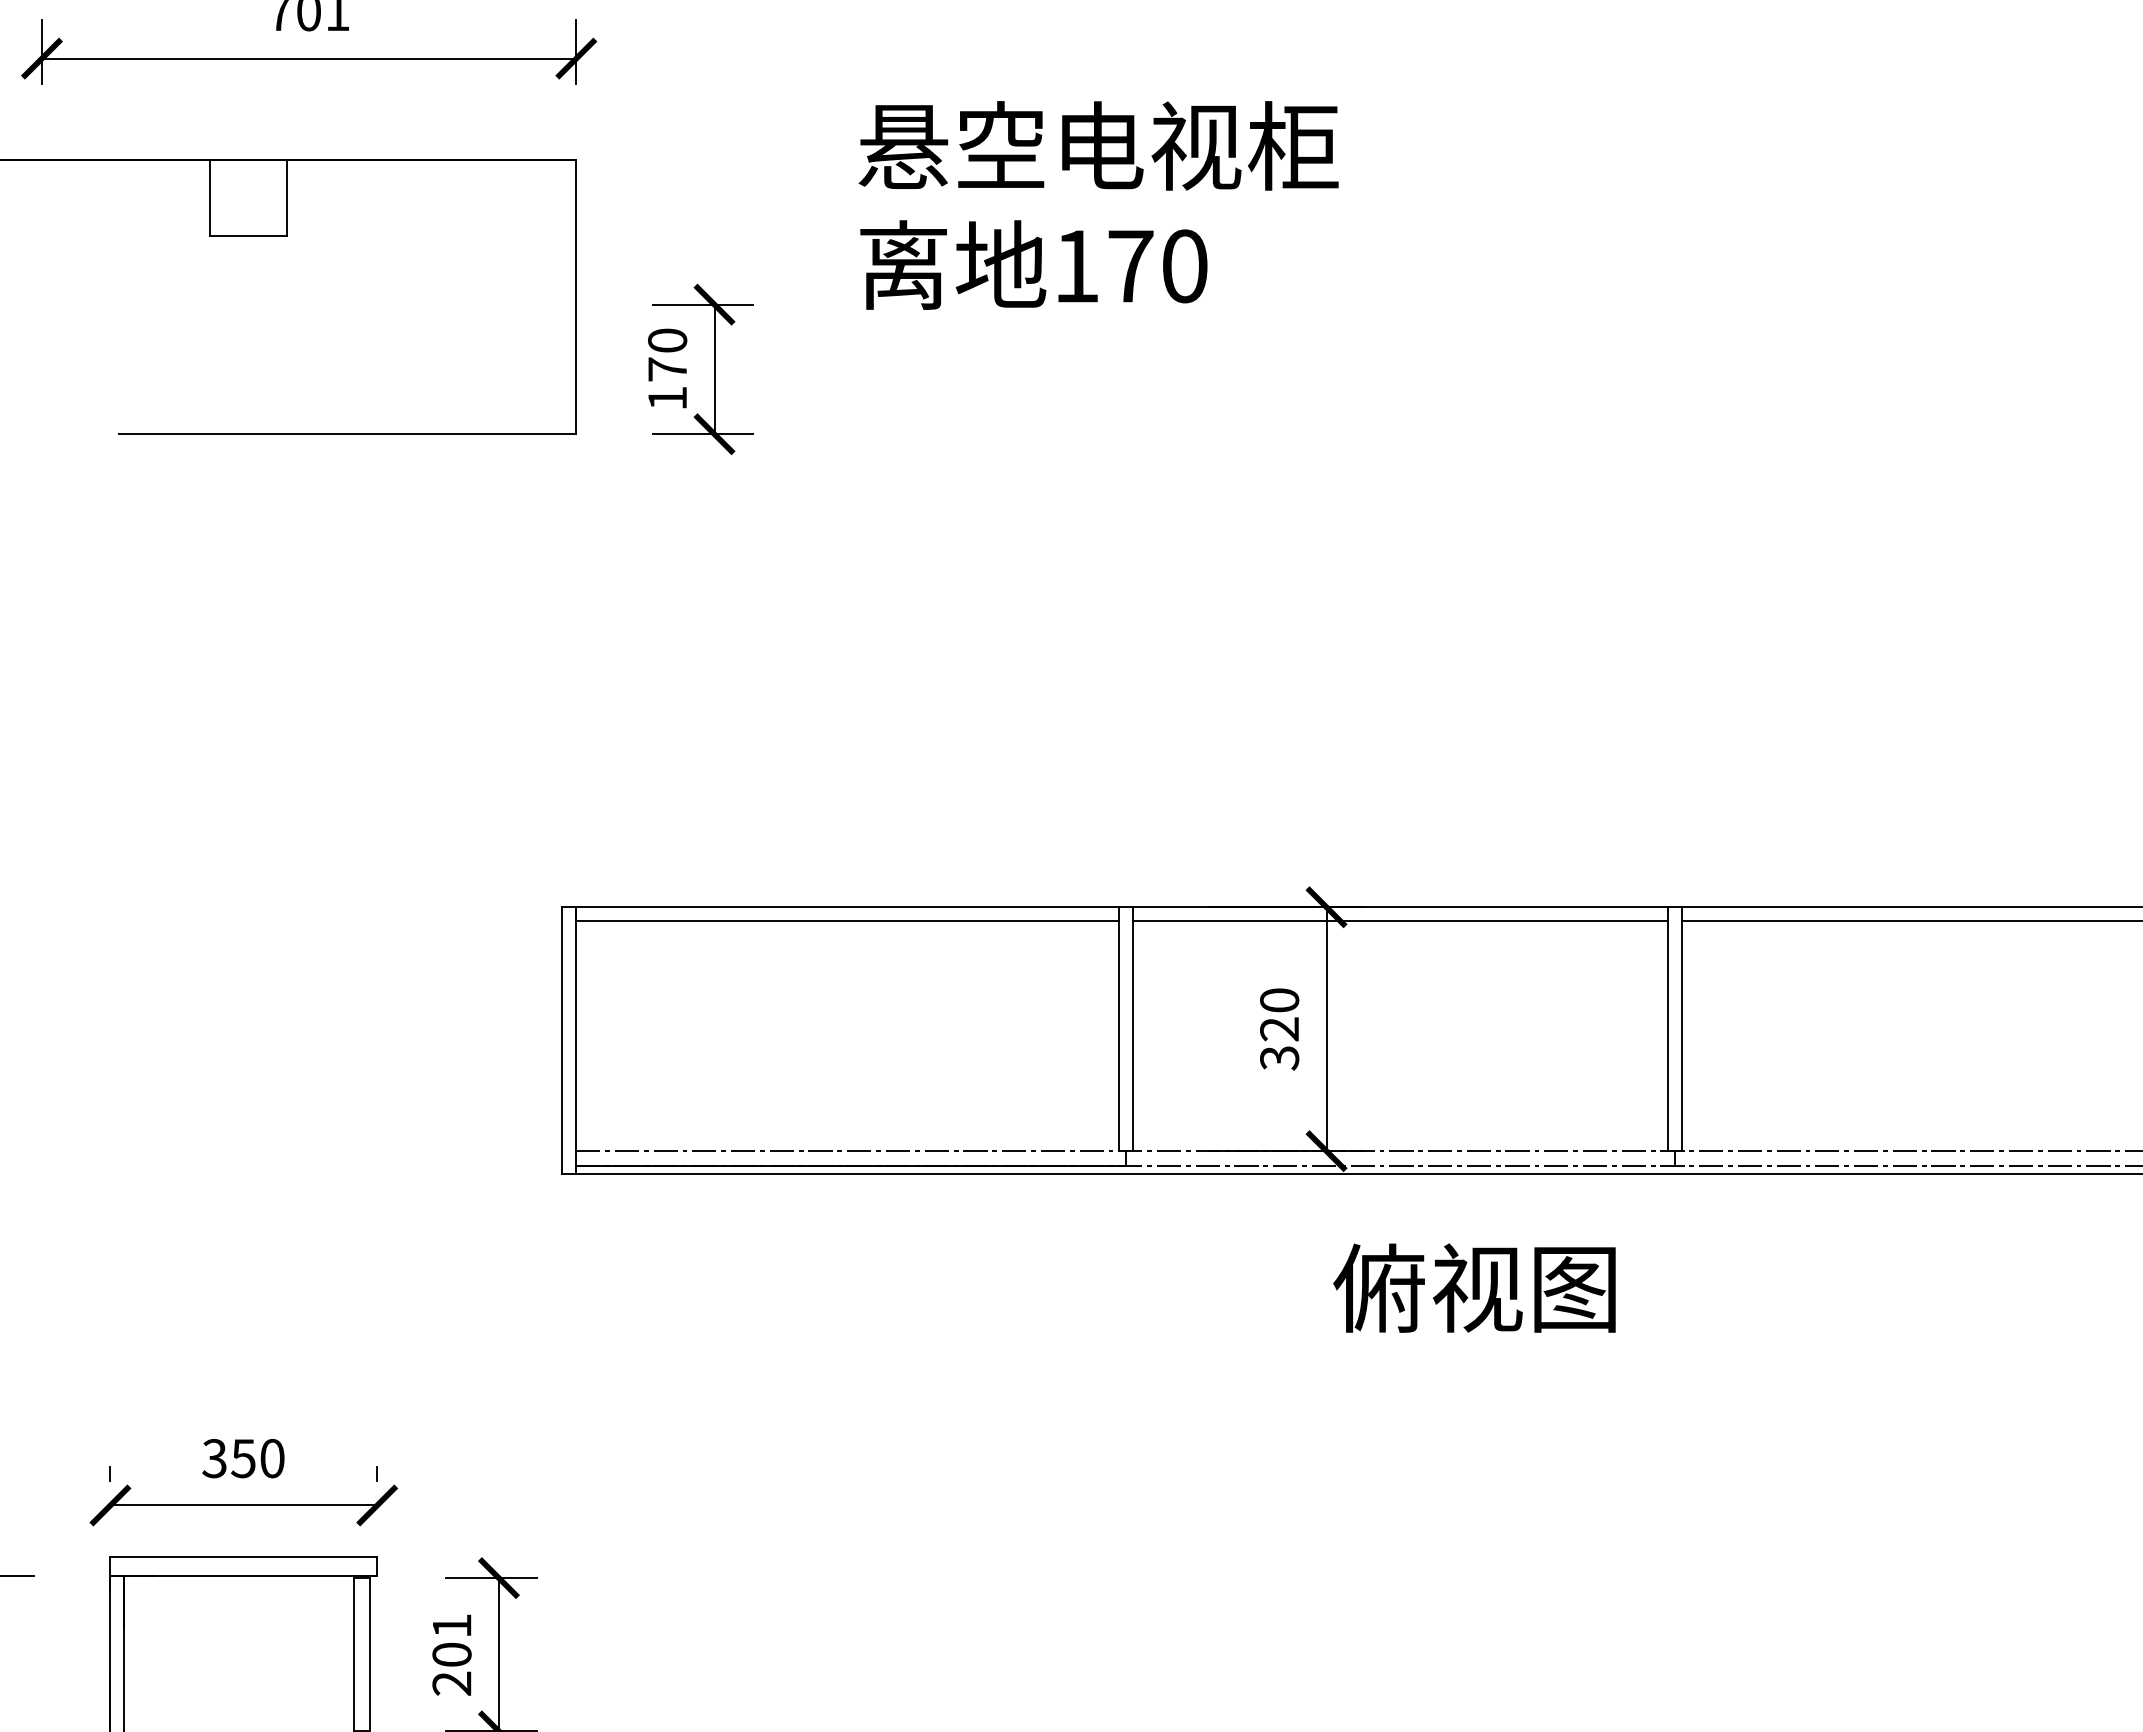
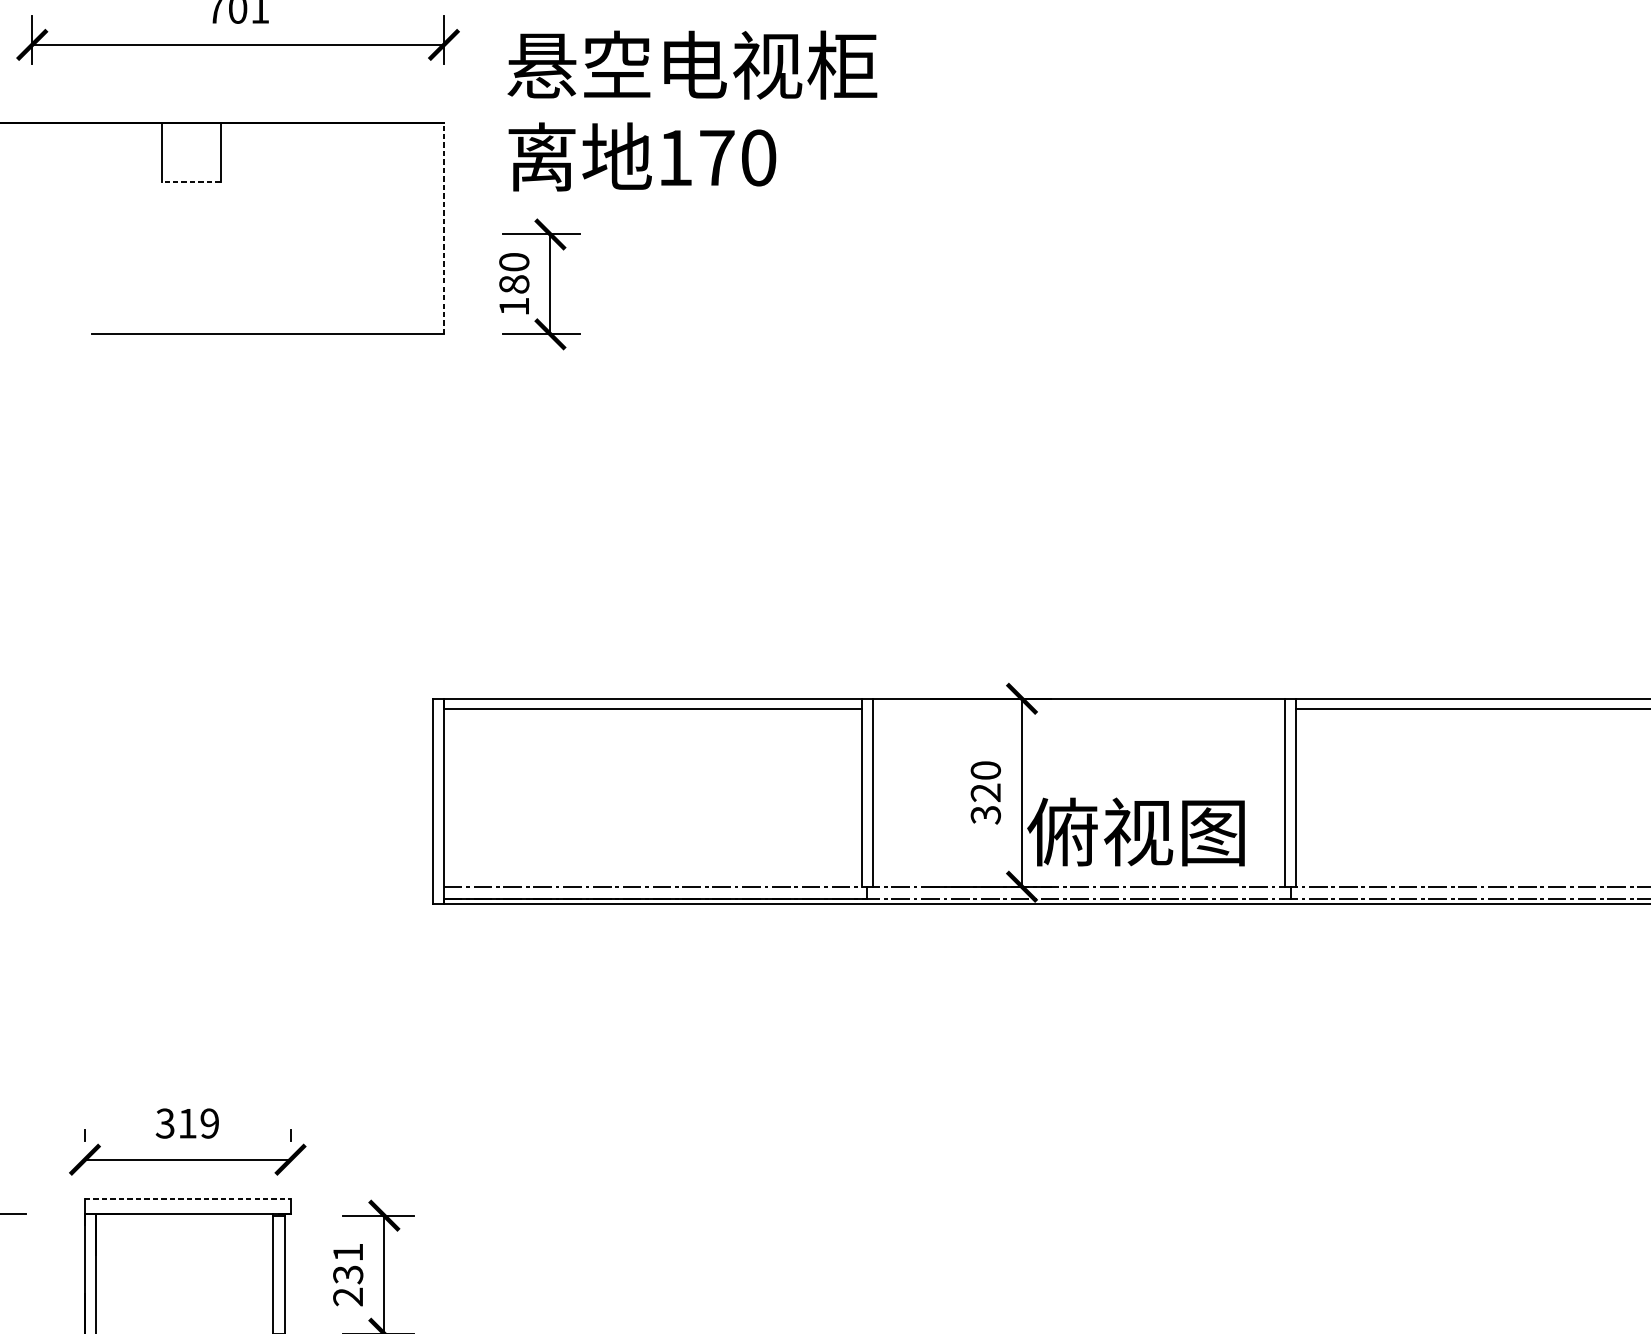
text: (1098, 205) -> (692, 111), moved
line: (248, 236) -> (191, 181), solid -> dashed
line: (576, 296) -> (444, 228), solid -> dashed
text: (667, 369) -> (514, 284), 170 -> 180
line: (1400, 921) -> (1078, 709), removed
text: (1474, 1287) -> (1136, 831), moved
text: (257, 1458) -> (198, 1123), 350 -> 319
line: (244, 1556) -> (188, 1199), solid -> dashed
text: (451, 1654) -> (347, 1274), 201 -> 231

